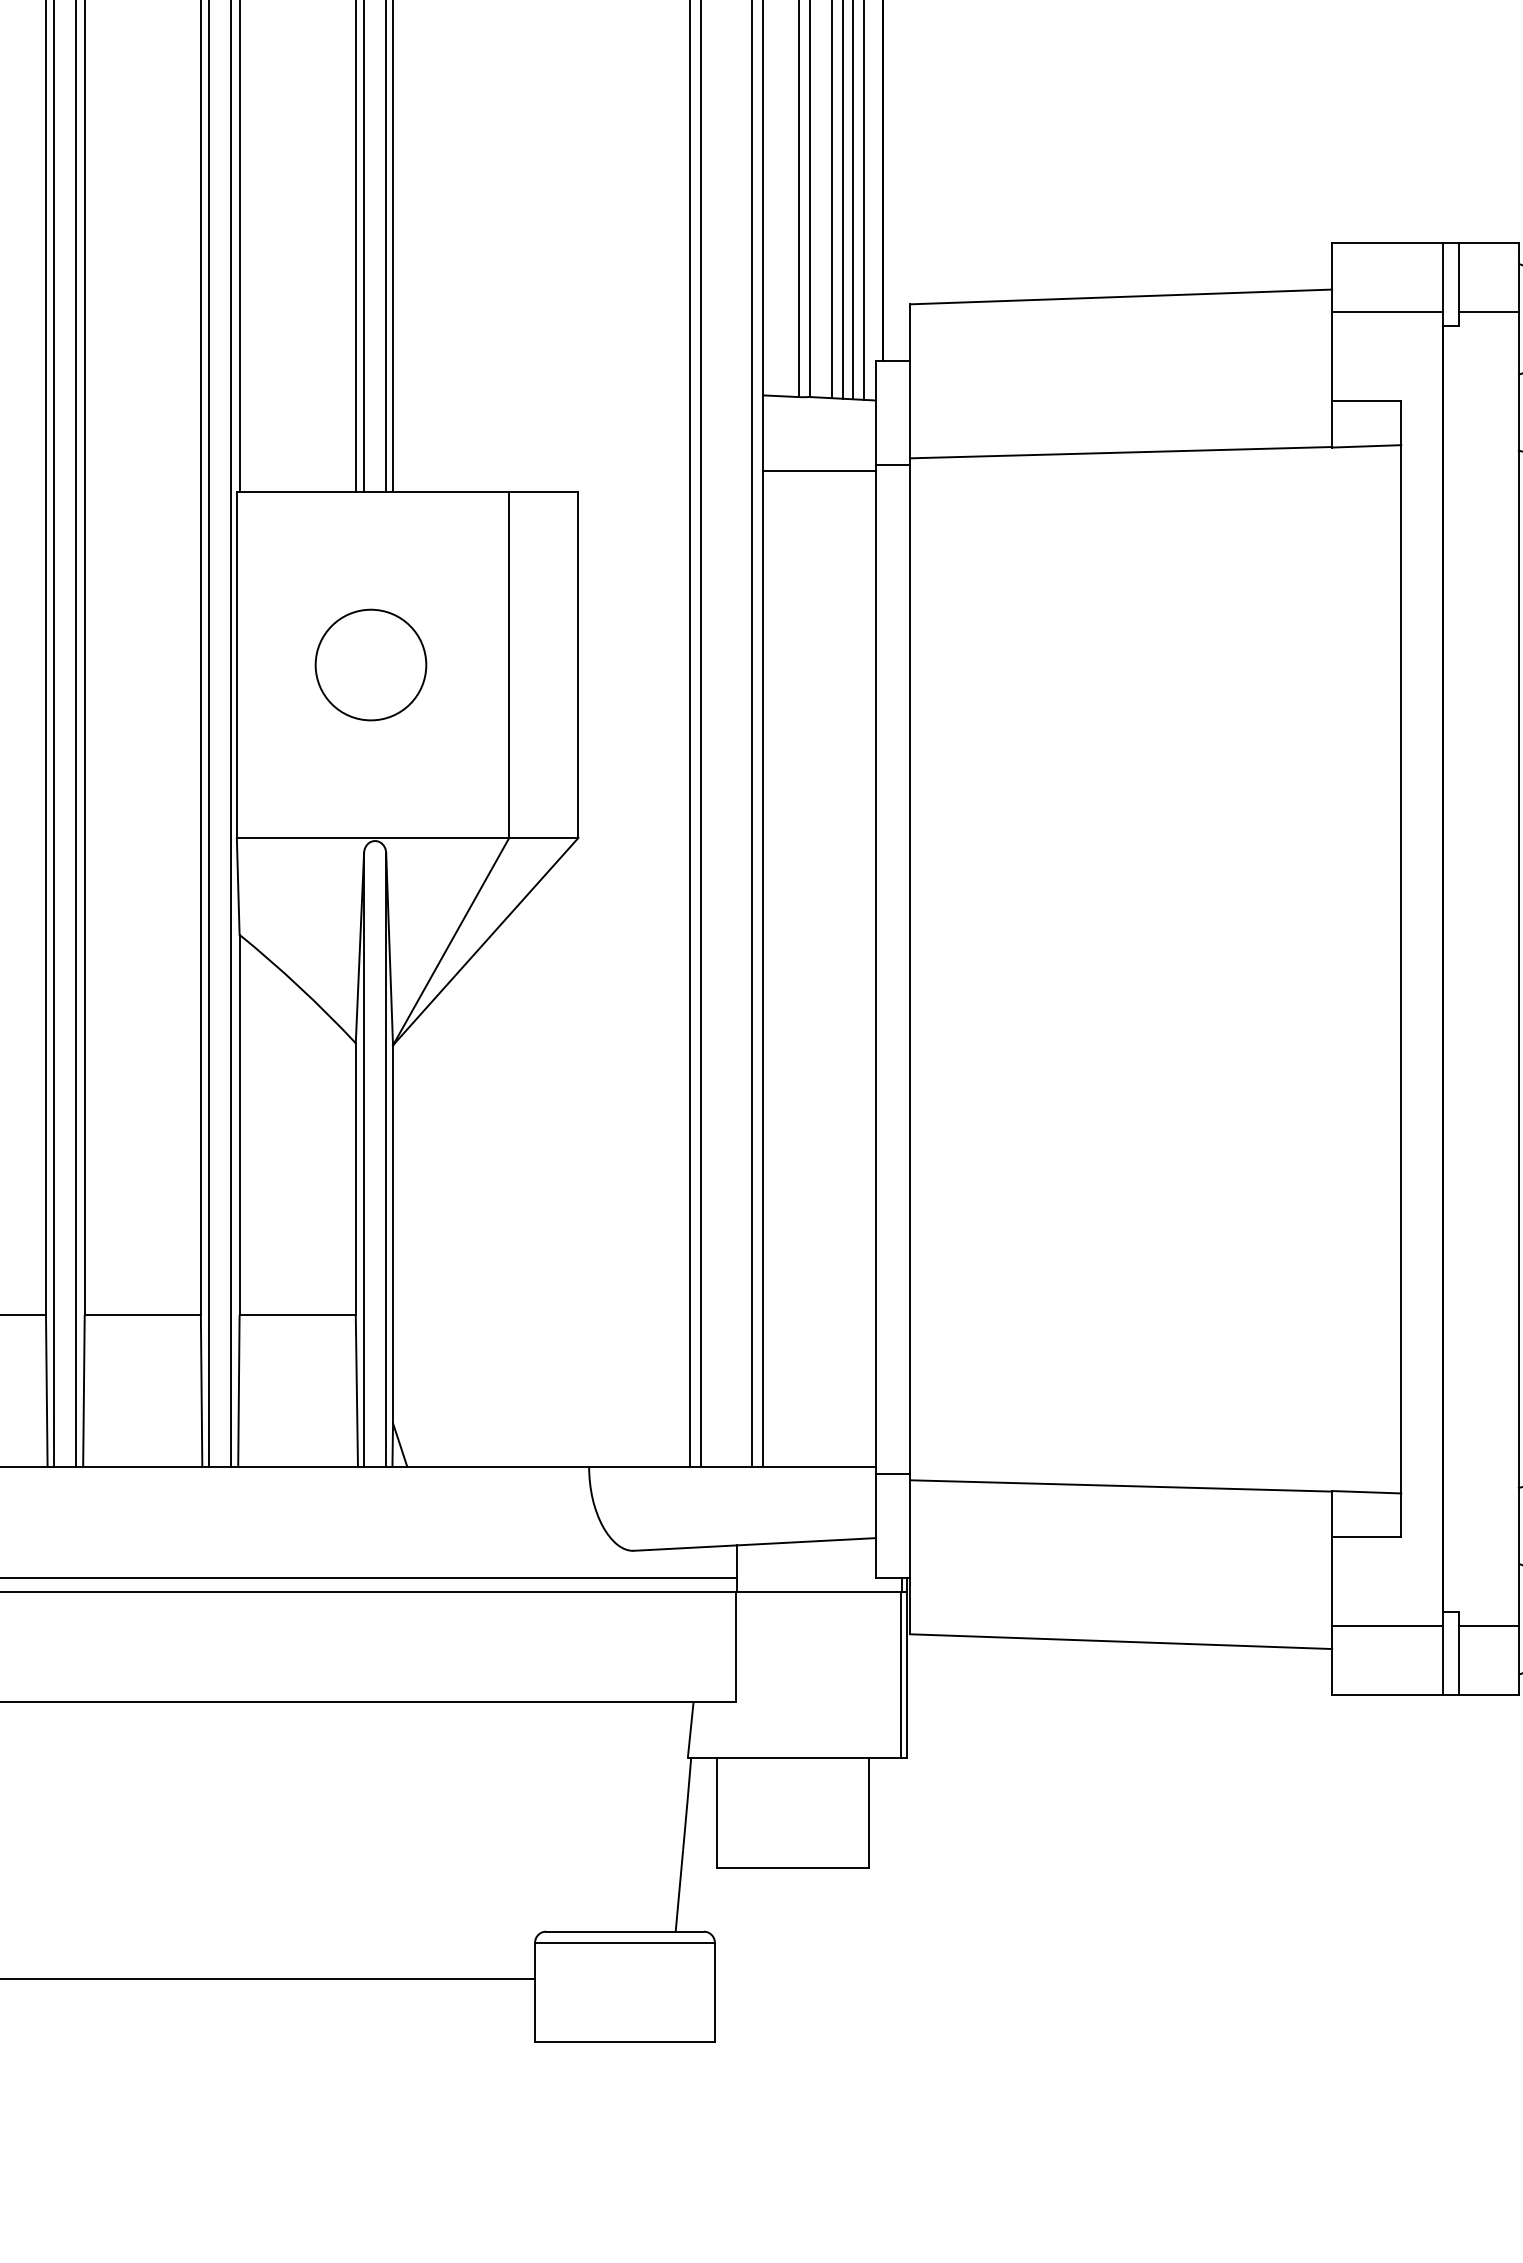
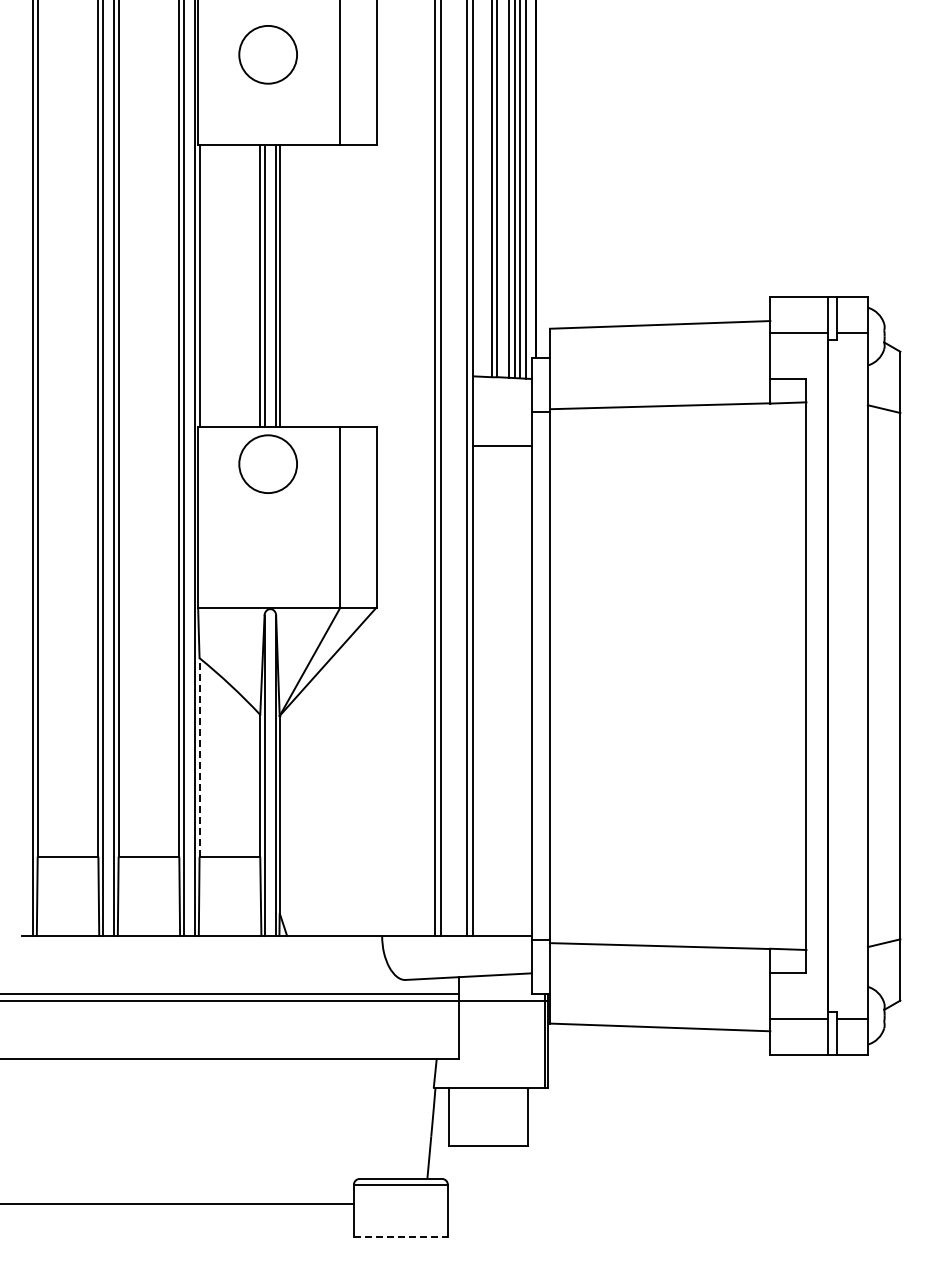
line: (817, 472) -> (501, 446), moved
circle: (369, 663) -> (267, 463), moved
line: (239, 1123) -> (199, 756), solid -> dashed
line: (624, 2041) -> (400, 1236), solid -> dashed

